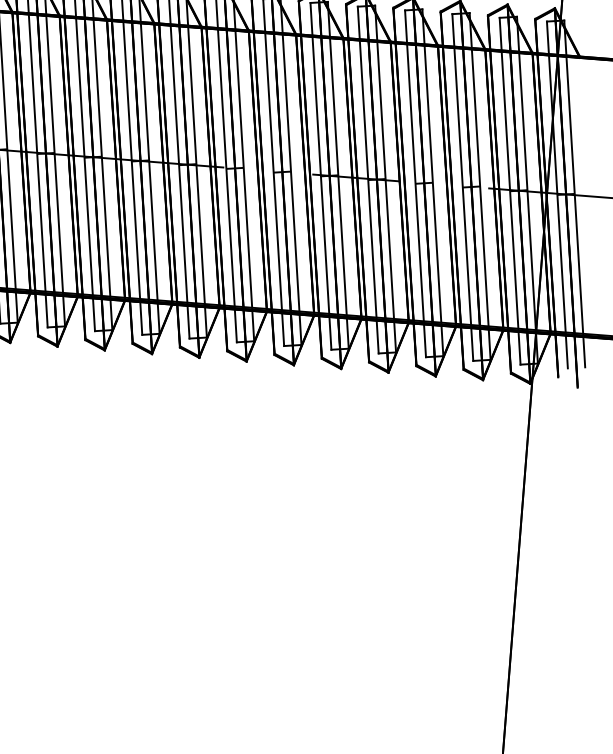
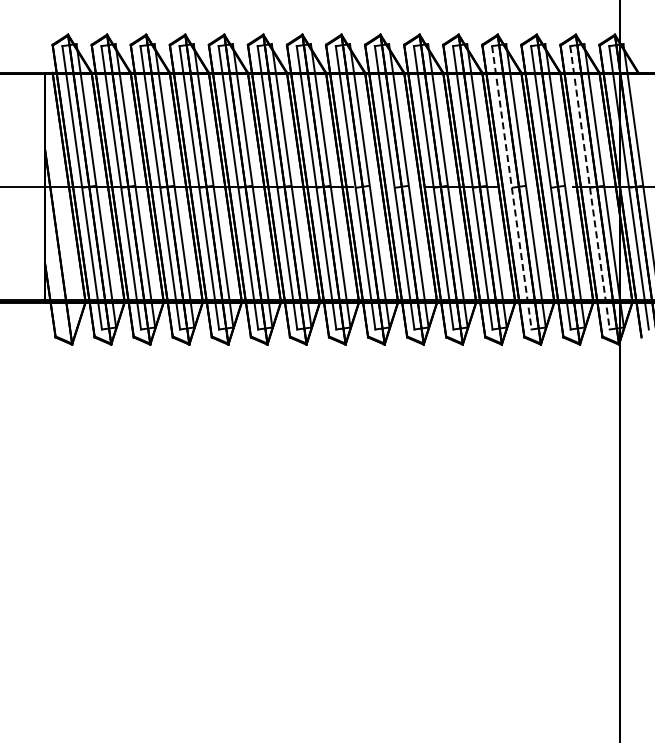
line: (415, 184) -> (511, 188), solid -> dashed
line: (510, 192) -> (590, 188), solid -> dashed

